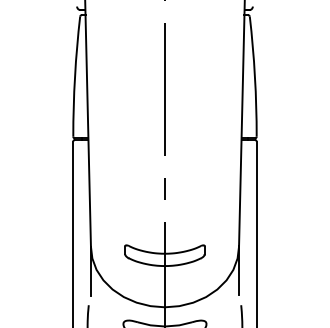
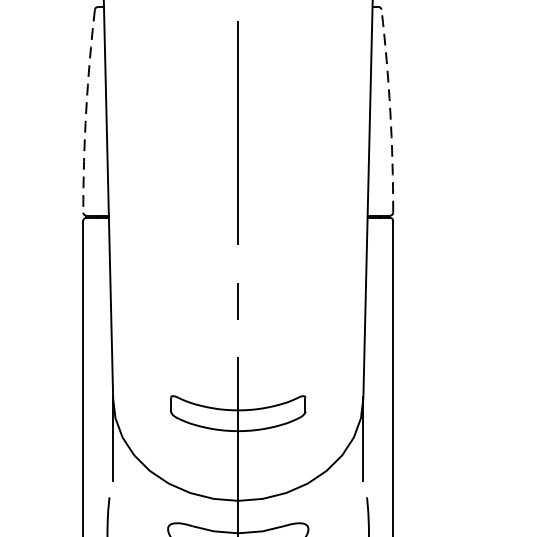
arc: (75, 76) -> (87, 110), solid -> dashed
arc: (254, 76) -> (389, 110), solid -> dashed

